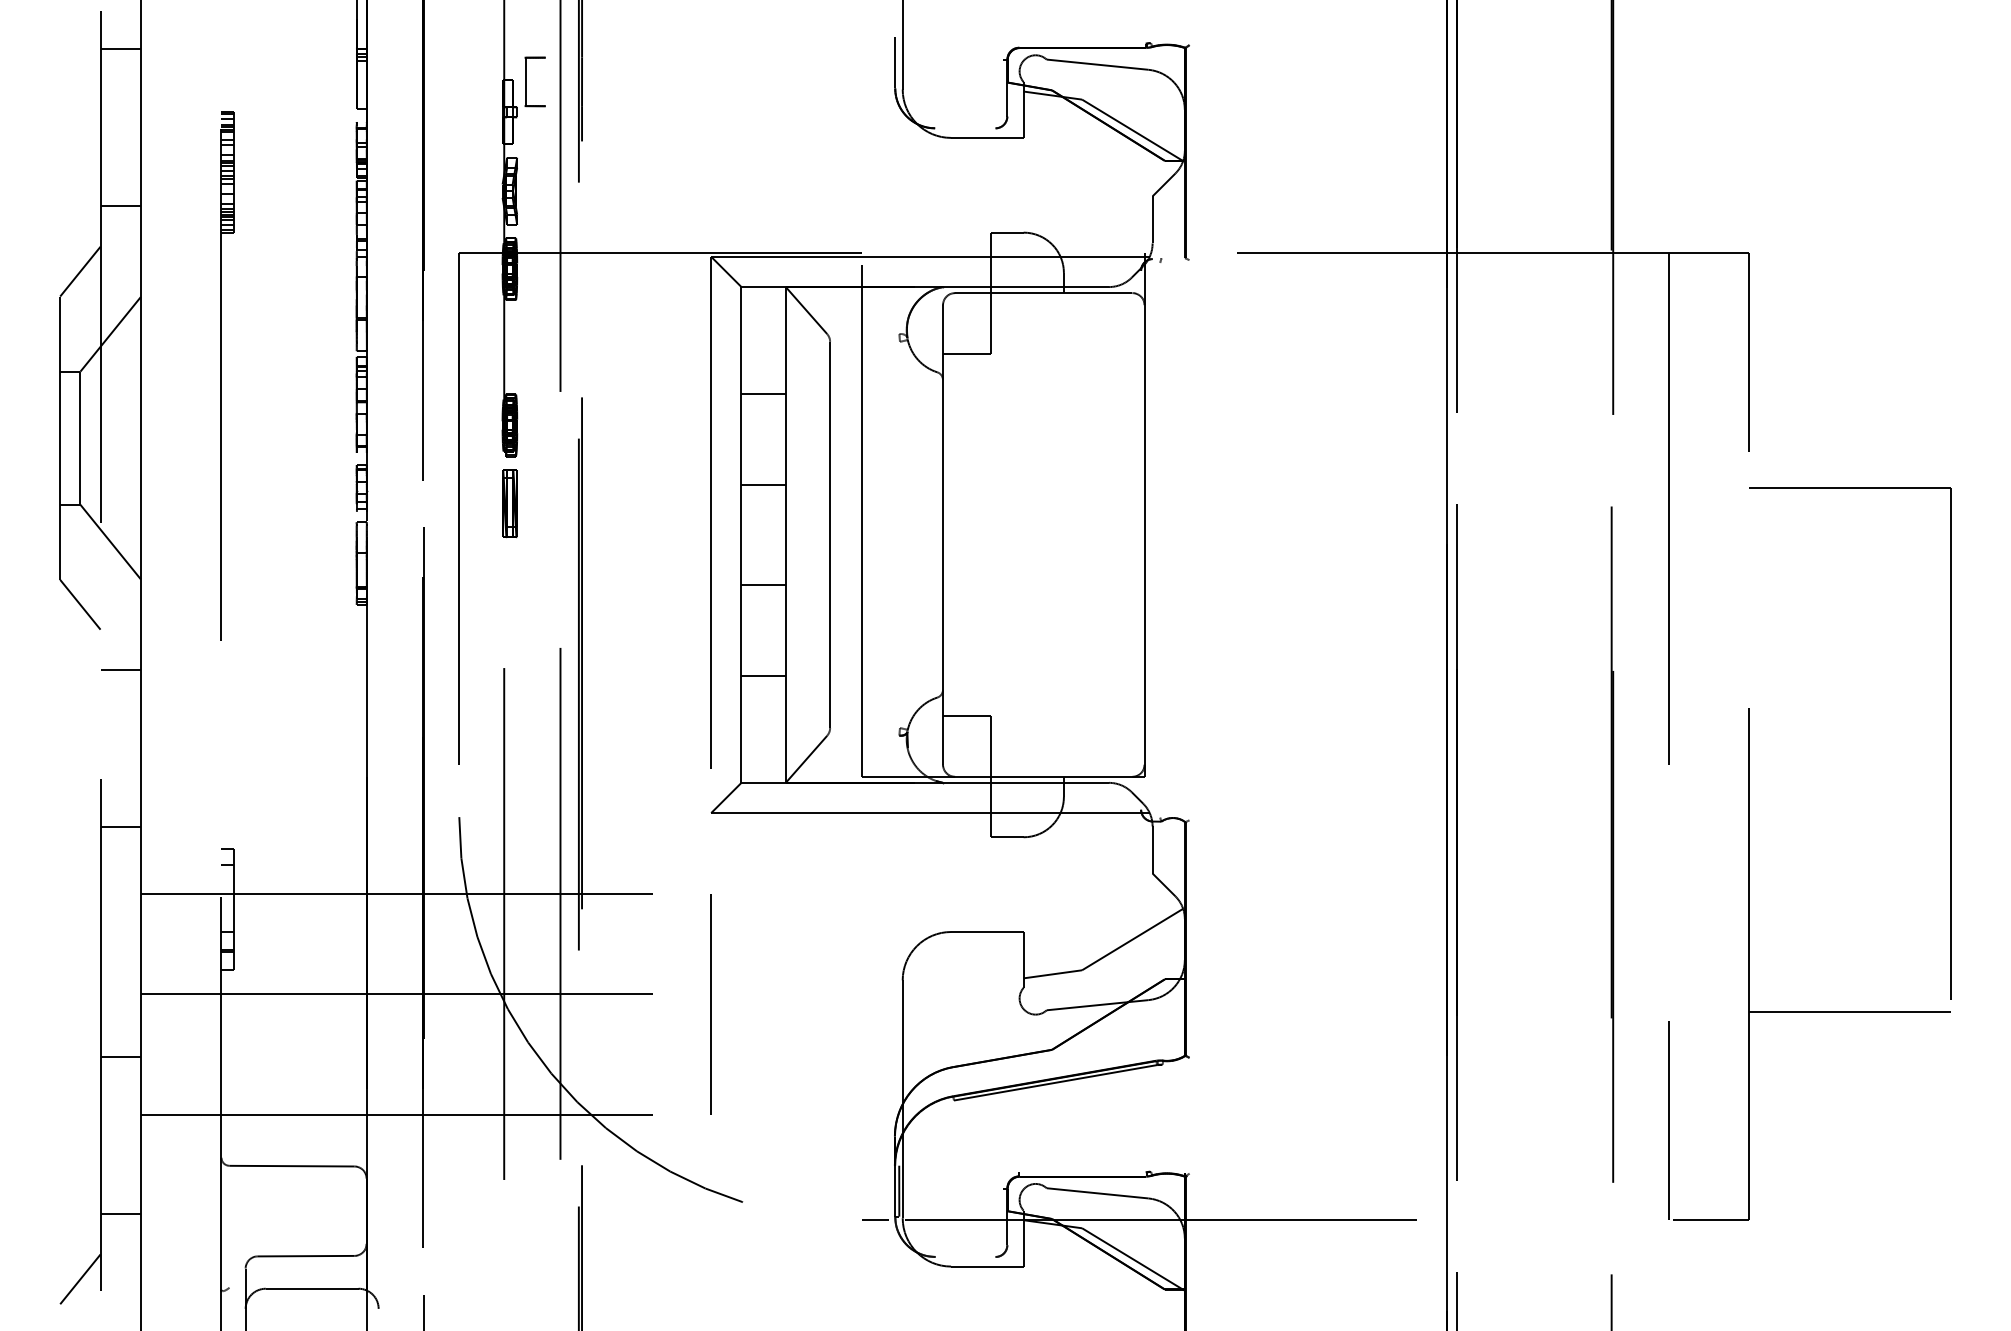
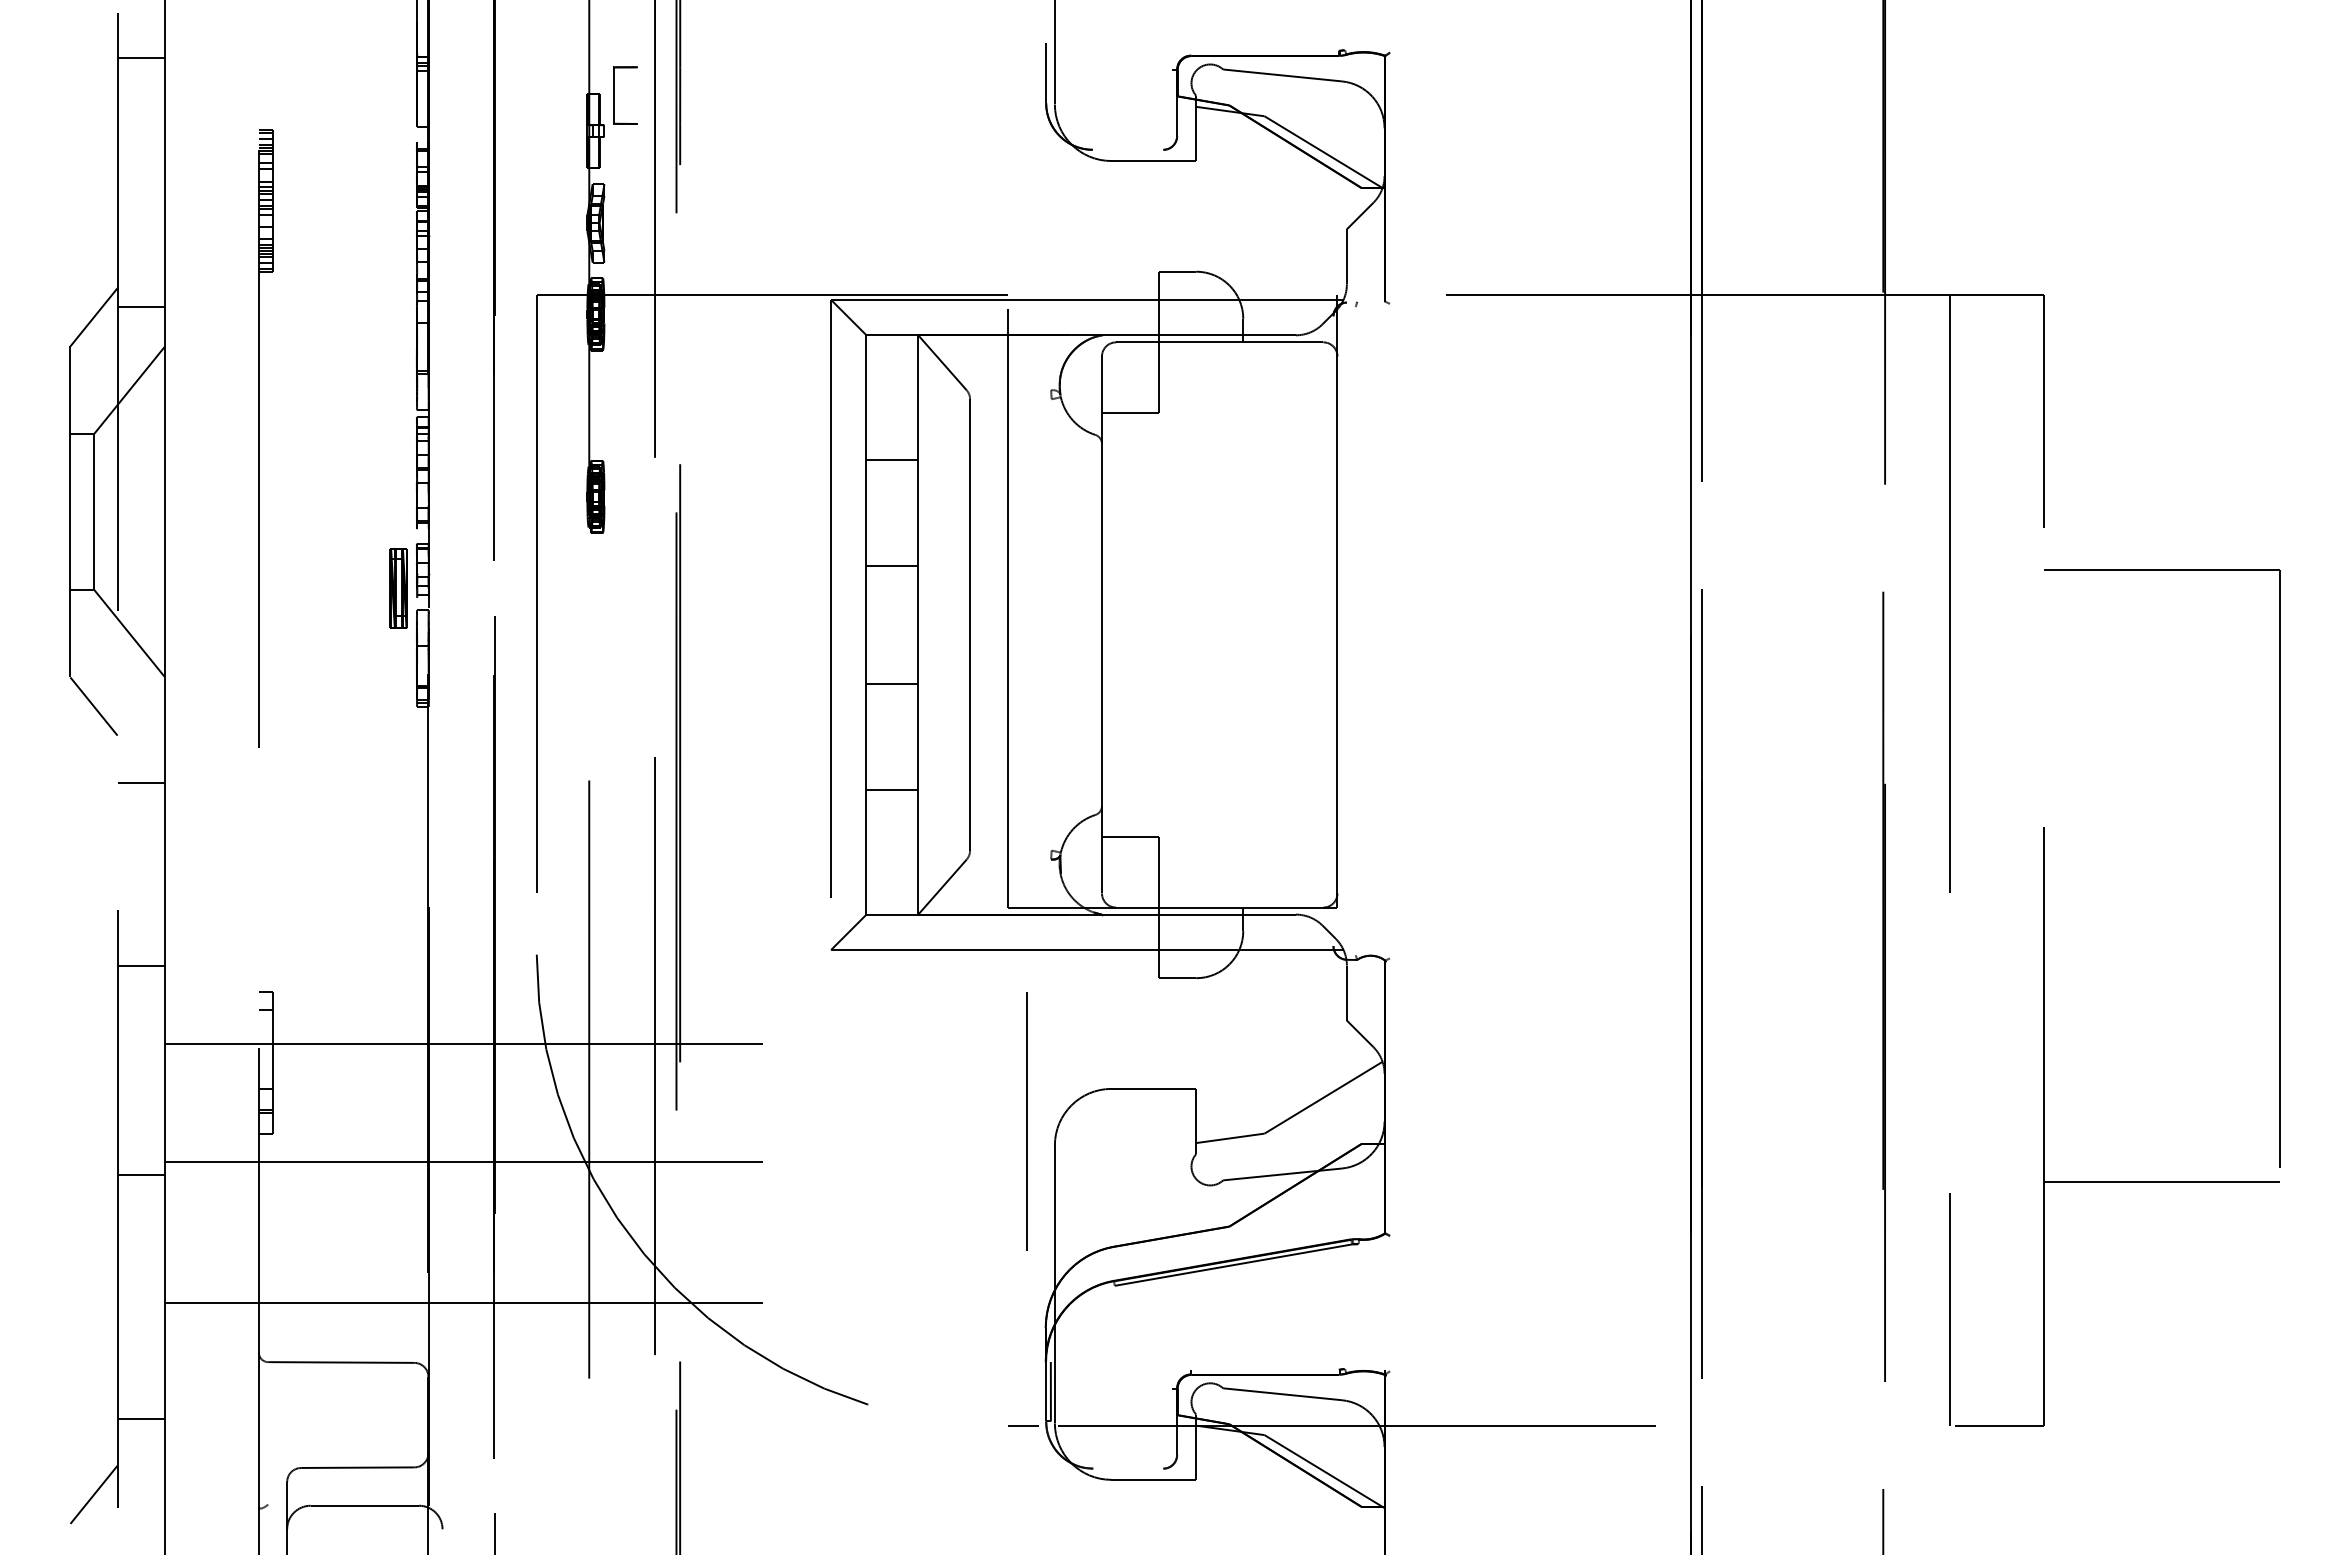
line: (120, 206) -> (140, 307), moved
part: (509, 503) -> (398, 588), moved
line: (710, 1004) -> (1026, 1121), moved
line: (120, 1057) -> (140, 1175), moved

